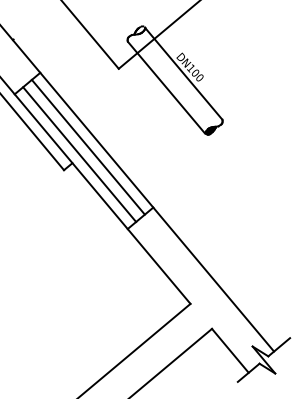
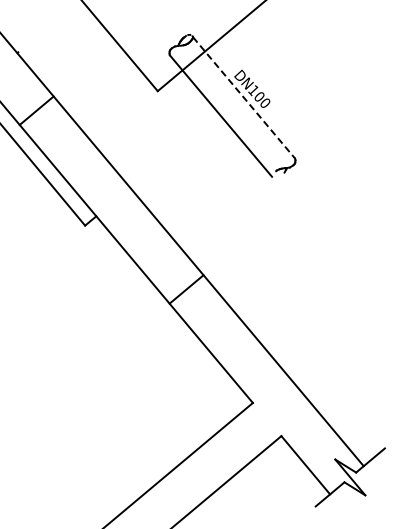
line: (184, 74) -> (244, 98), solid -> dashed
hatch: (210, 130) -> (279, 173), removed
line: (88, 146) -> (117, 194), removed
line: (79, 154) -> (105, 204), removed

